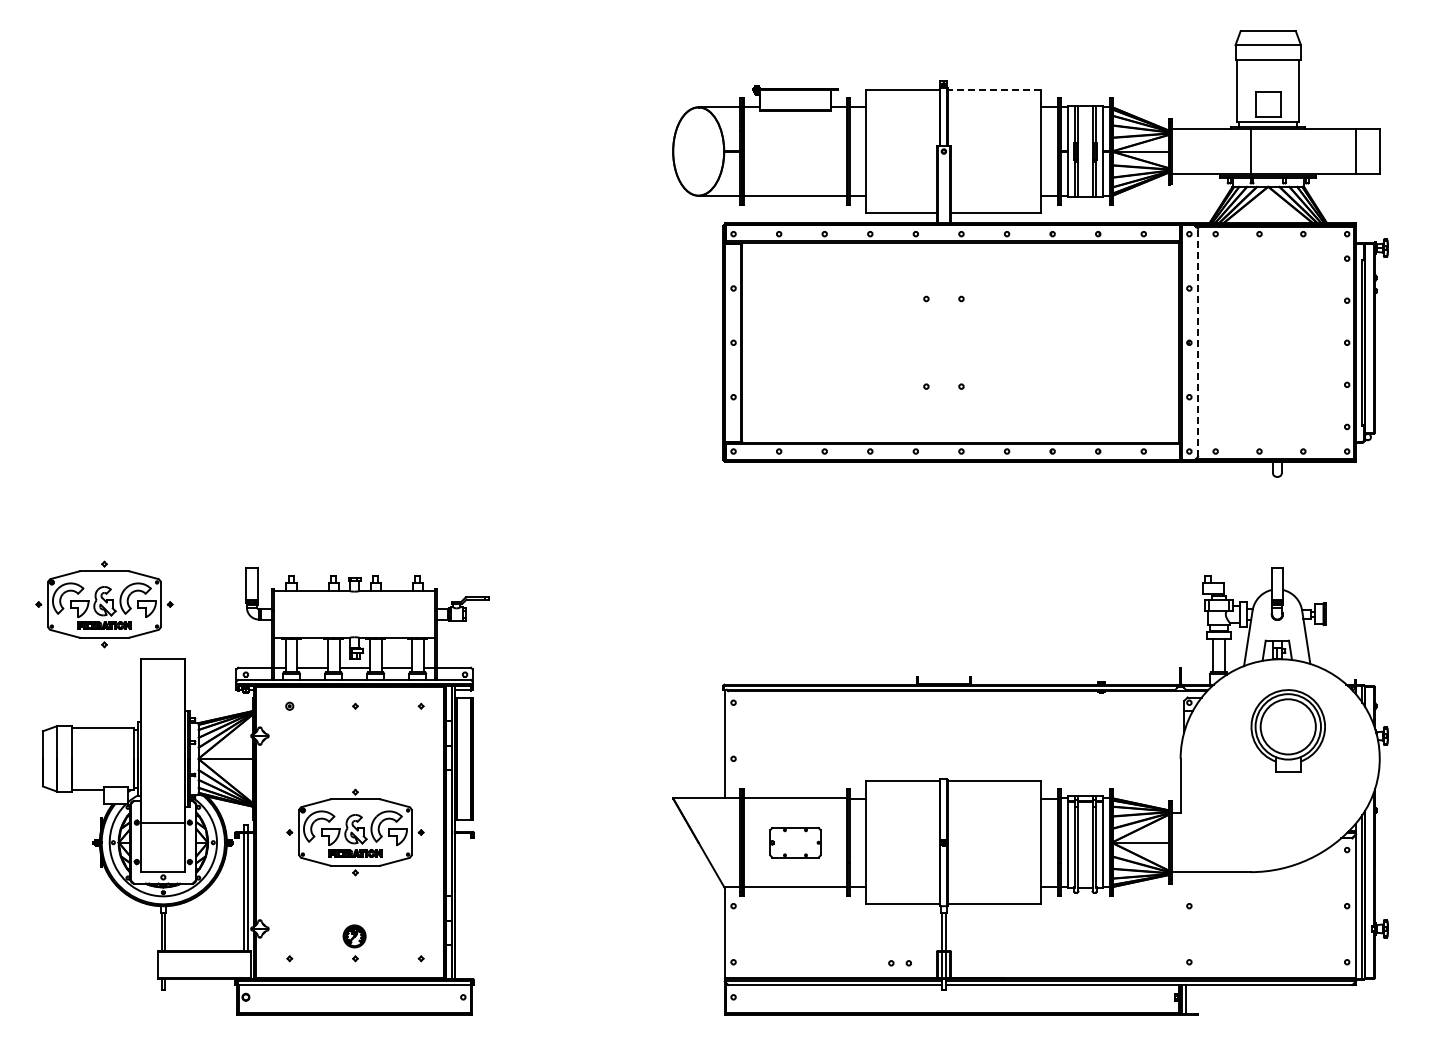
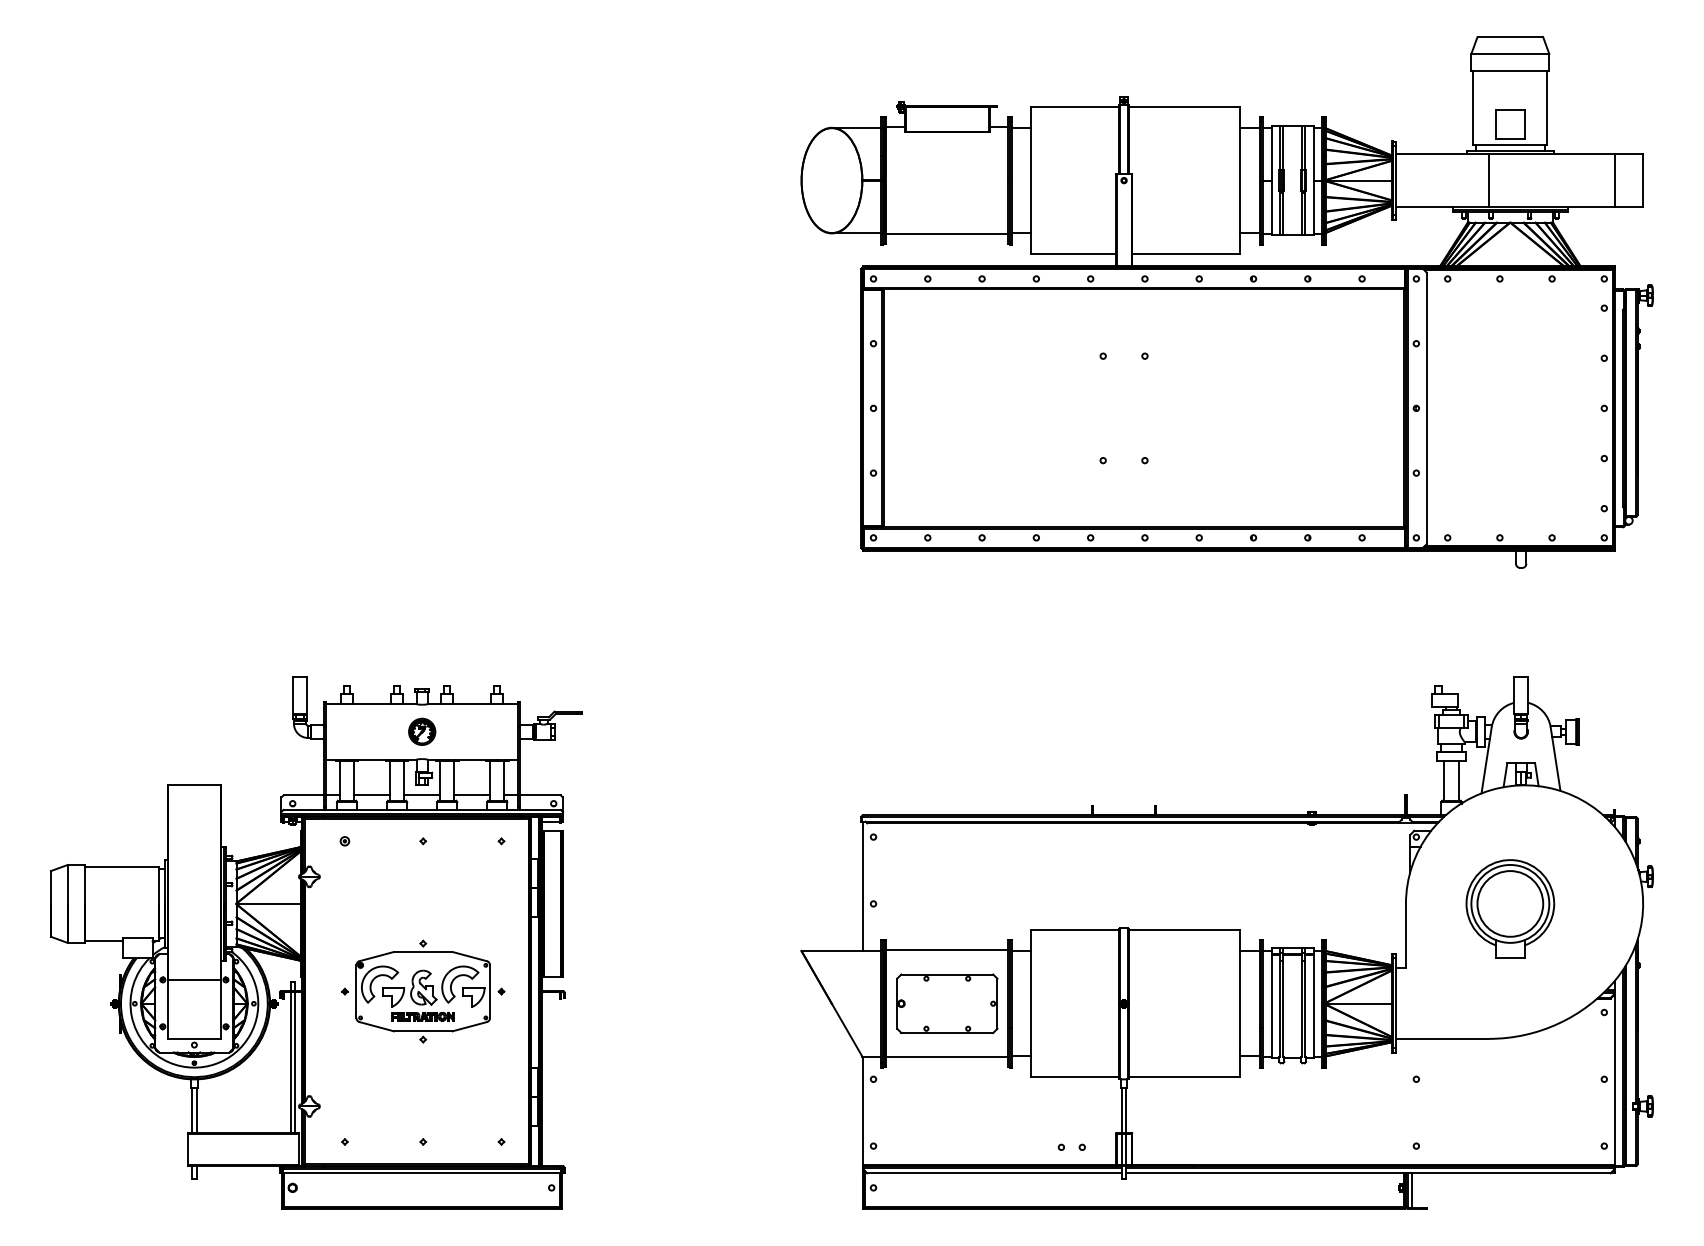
line: (994, 89) -> (1184, 106), dashed -> solid
line: (1198, 342) -> (1427, 408), dashed -> solid
part: (104, 604) -> (124, 720), removed
part: (1287, 730) -> (1509, 908), moved
part: (795, 842) -> (947, 1003), size x1.67
part: (354, 936) -> (422, 731), moved

